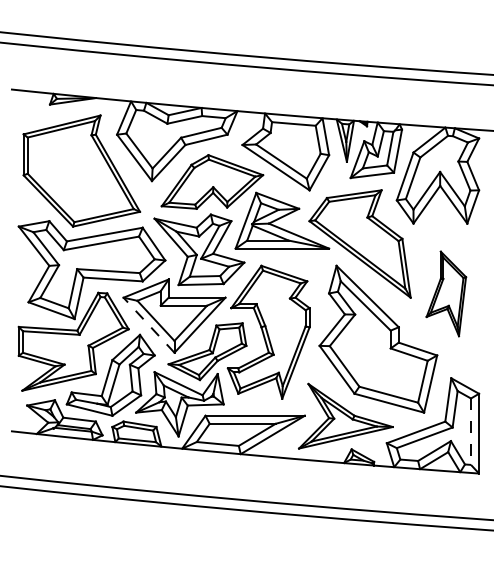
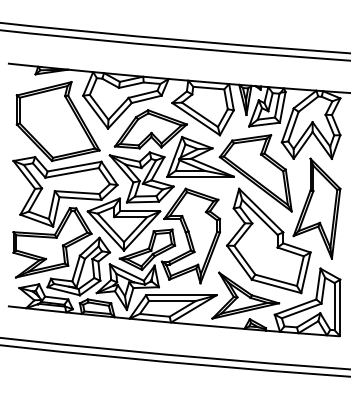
part: (446, 293) -> (317, 208), size x1.67
line: (149, 325) -> (106, 231), dashed -> solid
line: (471, 432) -> (334, 307), dashed -> solid

